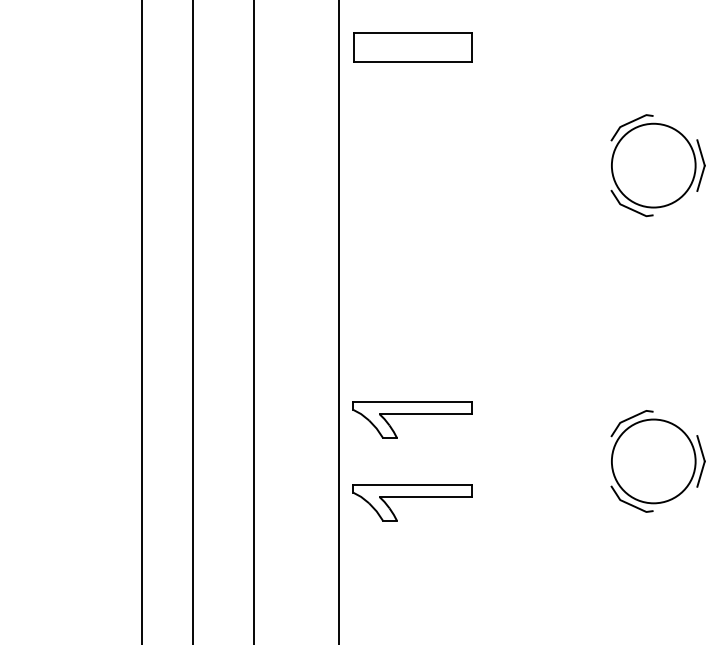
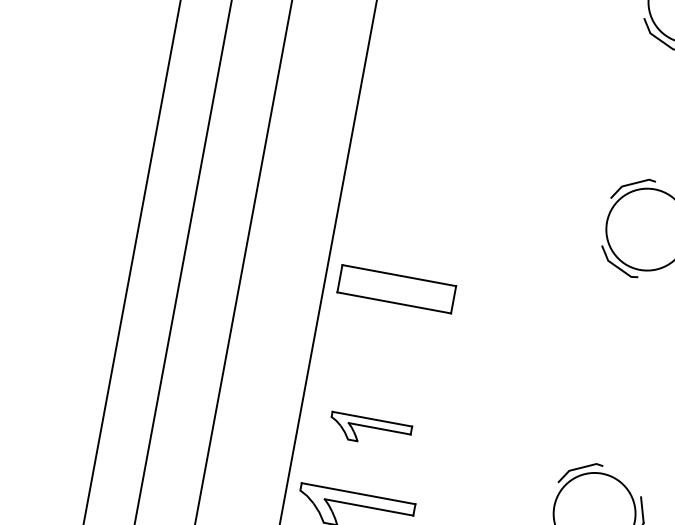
part: (412, 47) -> (396, 289), moved
part: (412, 419) -> (370, 430), size x0.7

